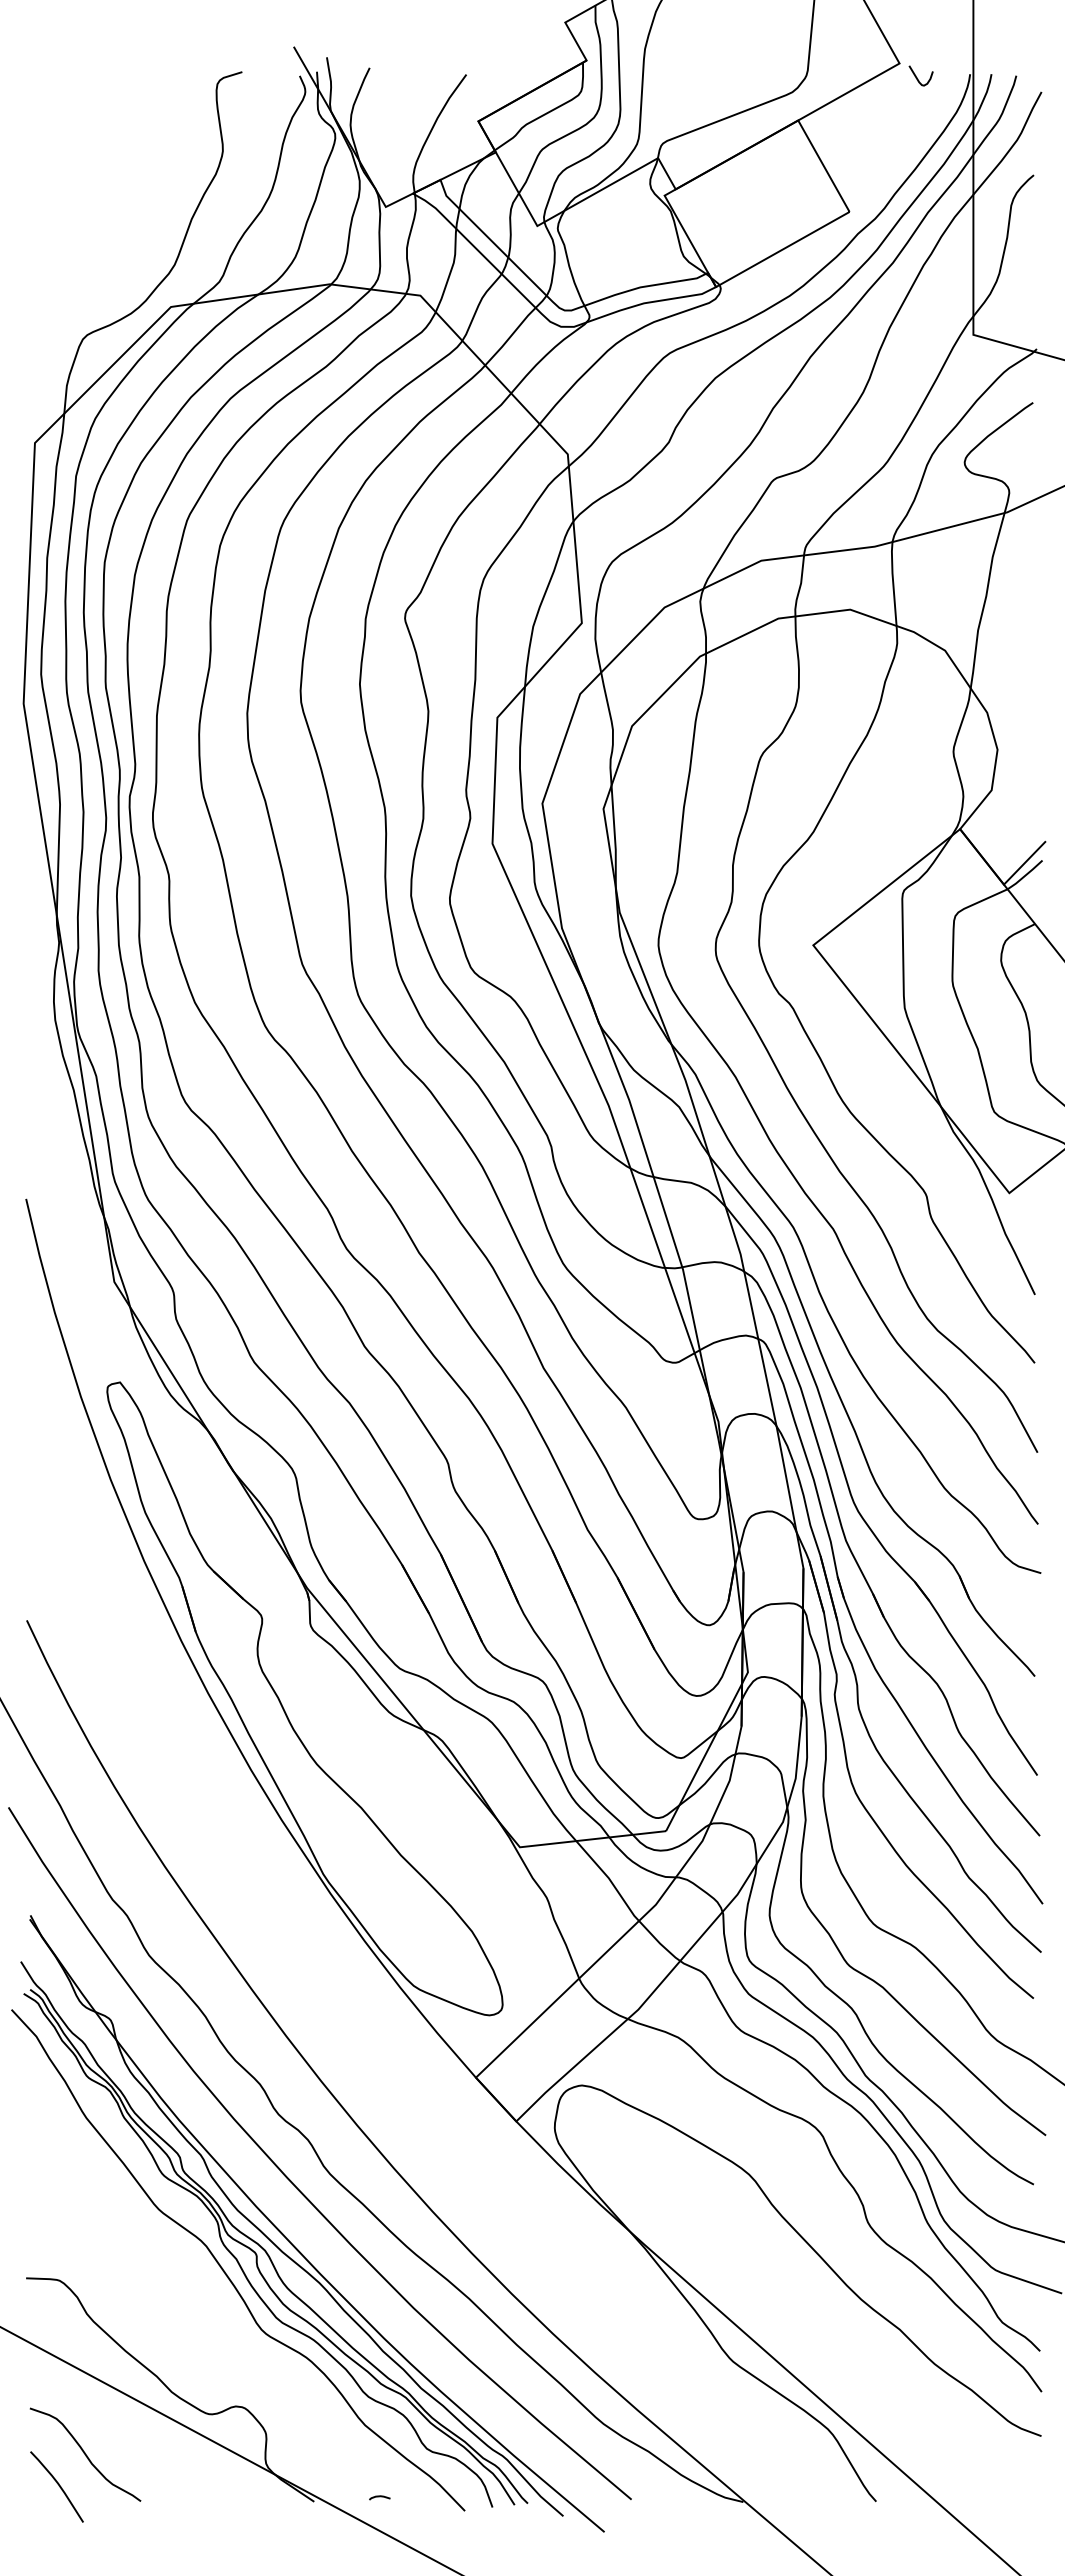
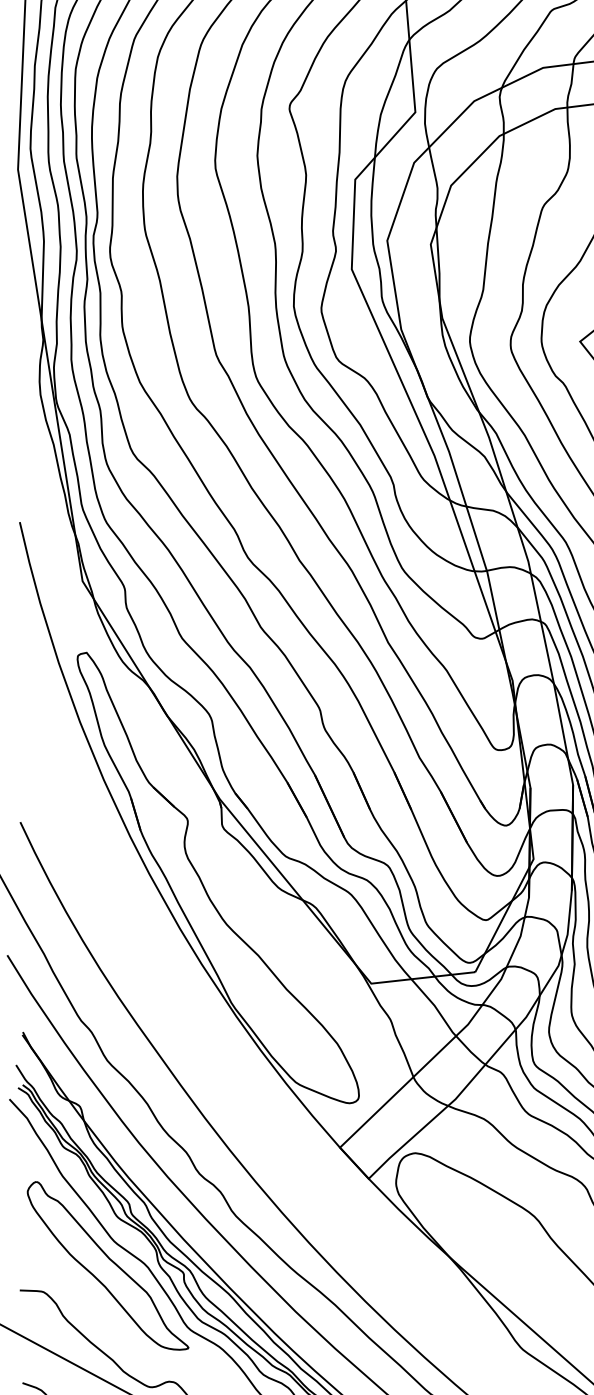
part: (149, 2243) -> (107, 1265), added

